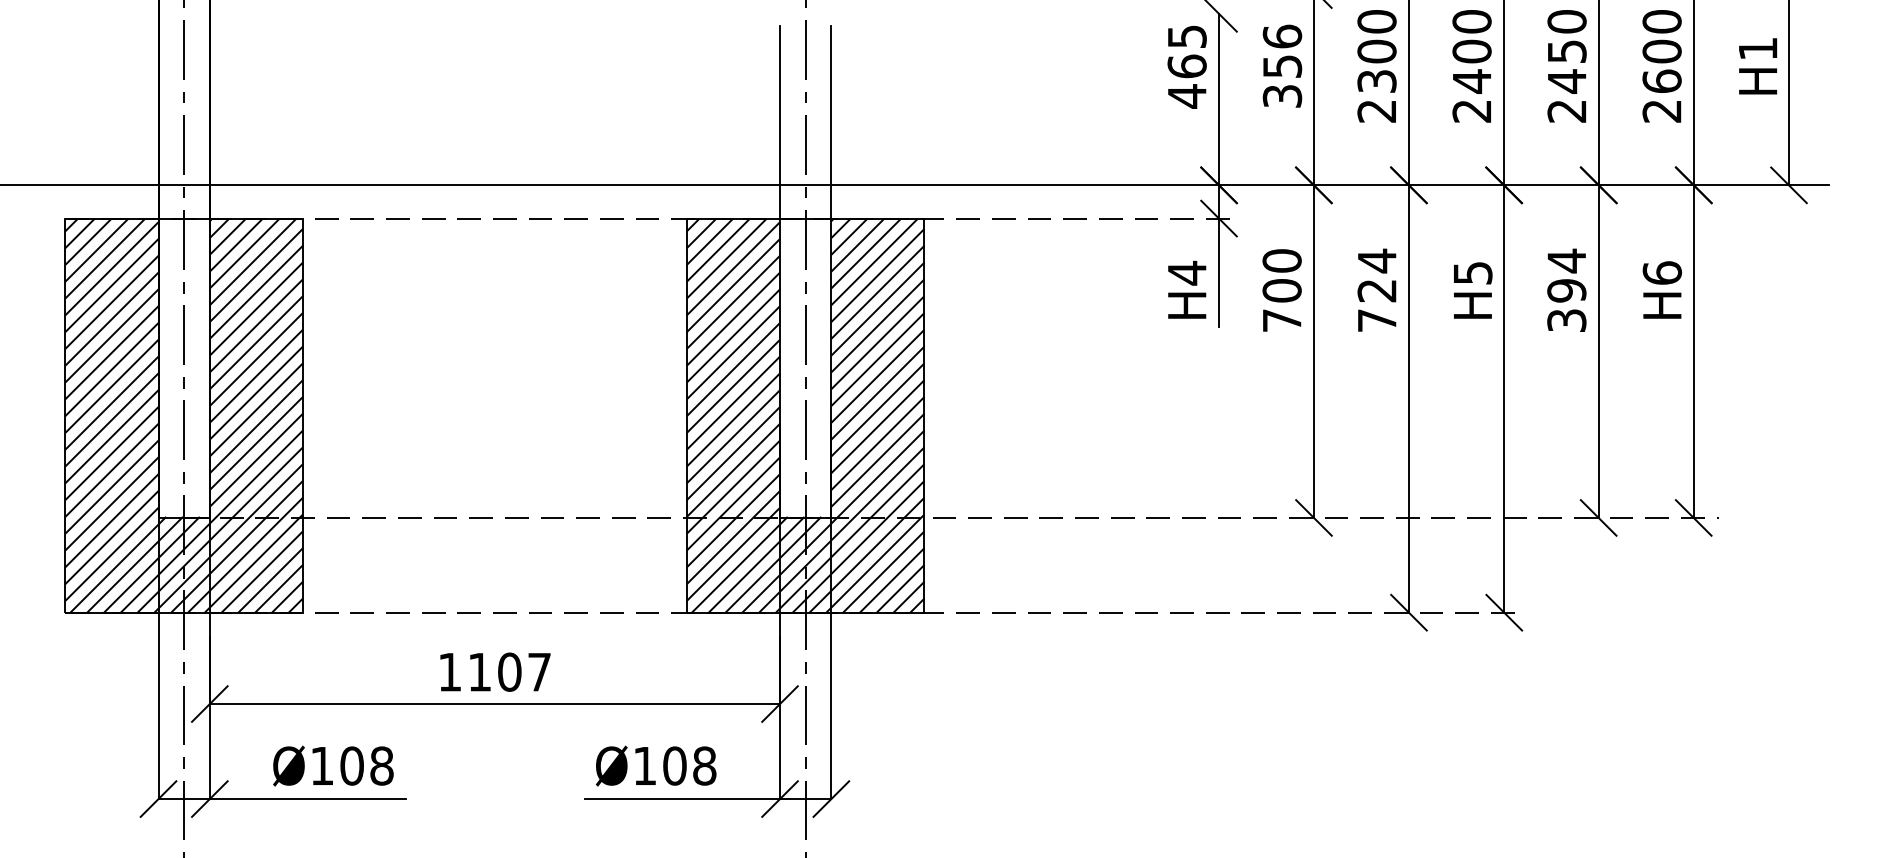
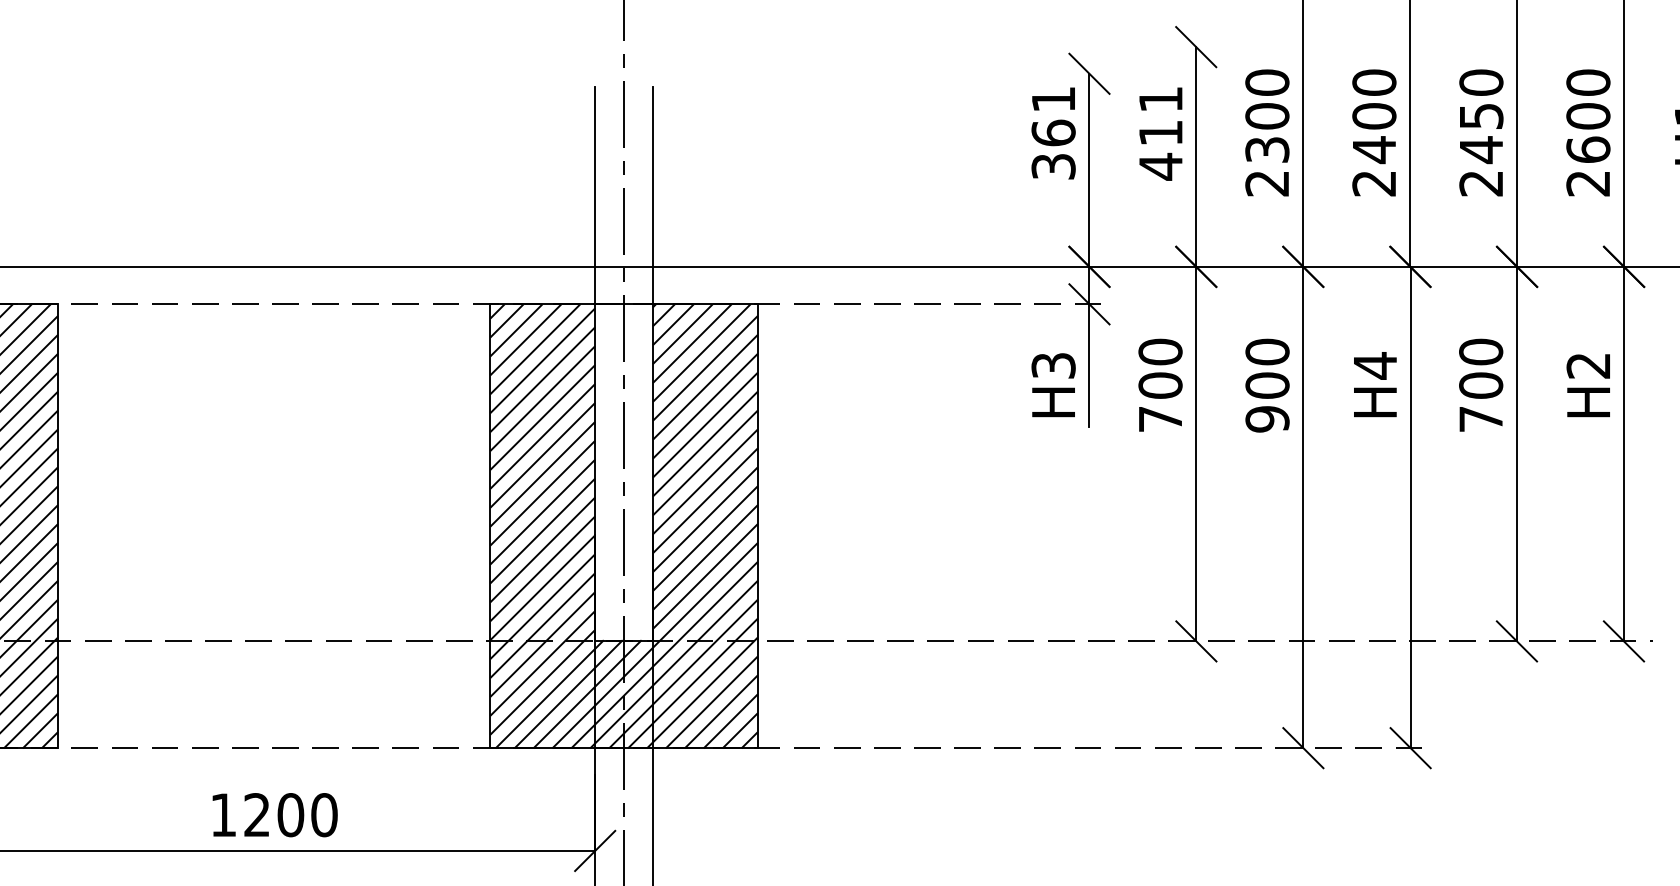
text: (1186, 66) -> (1052, 133), 465 -> 361
text: (1282, 66) -> (1160, 133), 356 -> 411
text: (1186, 272) -> (1052, 365), H4 -> H3
text: (1473, 272) -> (1376, 365), H5 -> H4
text: (1662, 272) -> (1588, 365), H6 -> H2
text: (1566, 289) -> (1480, 384), 394 -> 700
text: (1376, 290) -> (1266, 385), 724 -> 900
text: (509, 671) -> (290, 814), 1107 -> 1200

